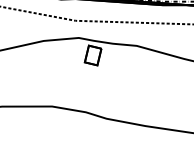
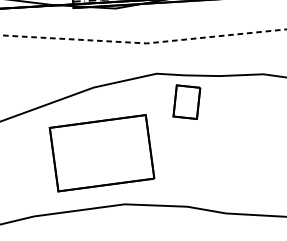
part: (43, 76) -> (101, 152), added

